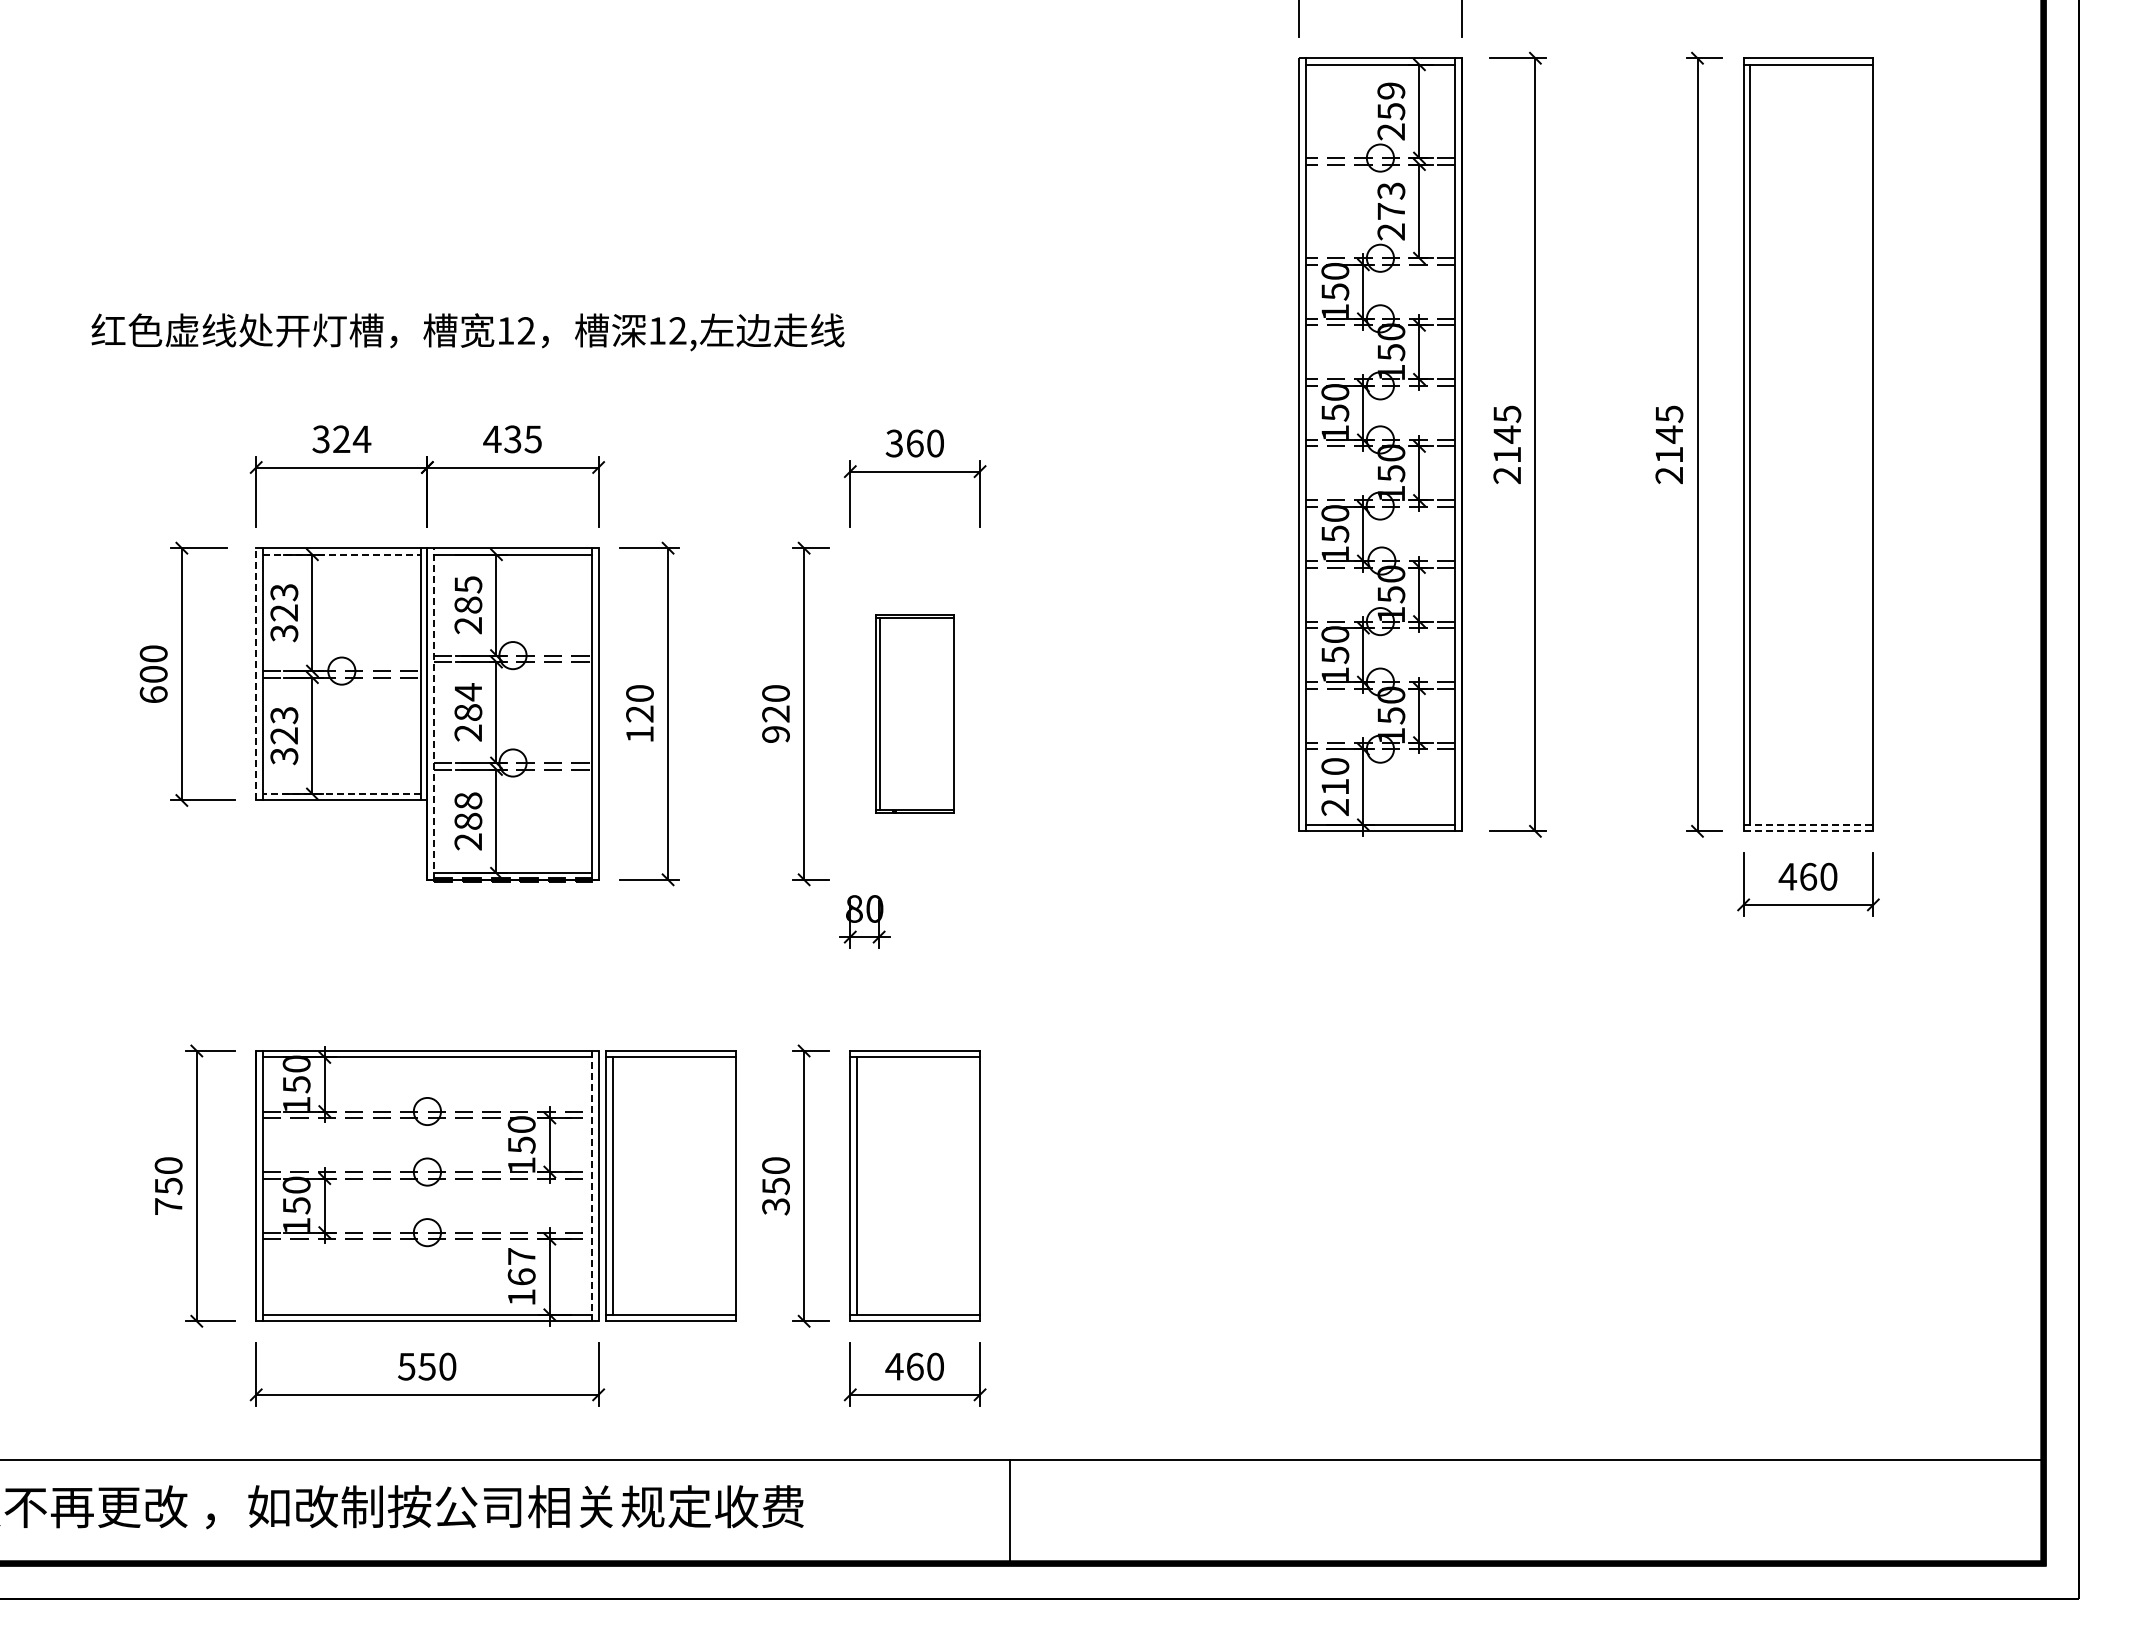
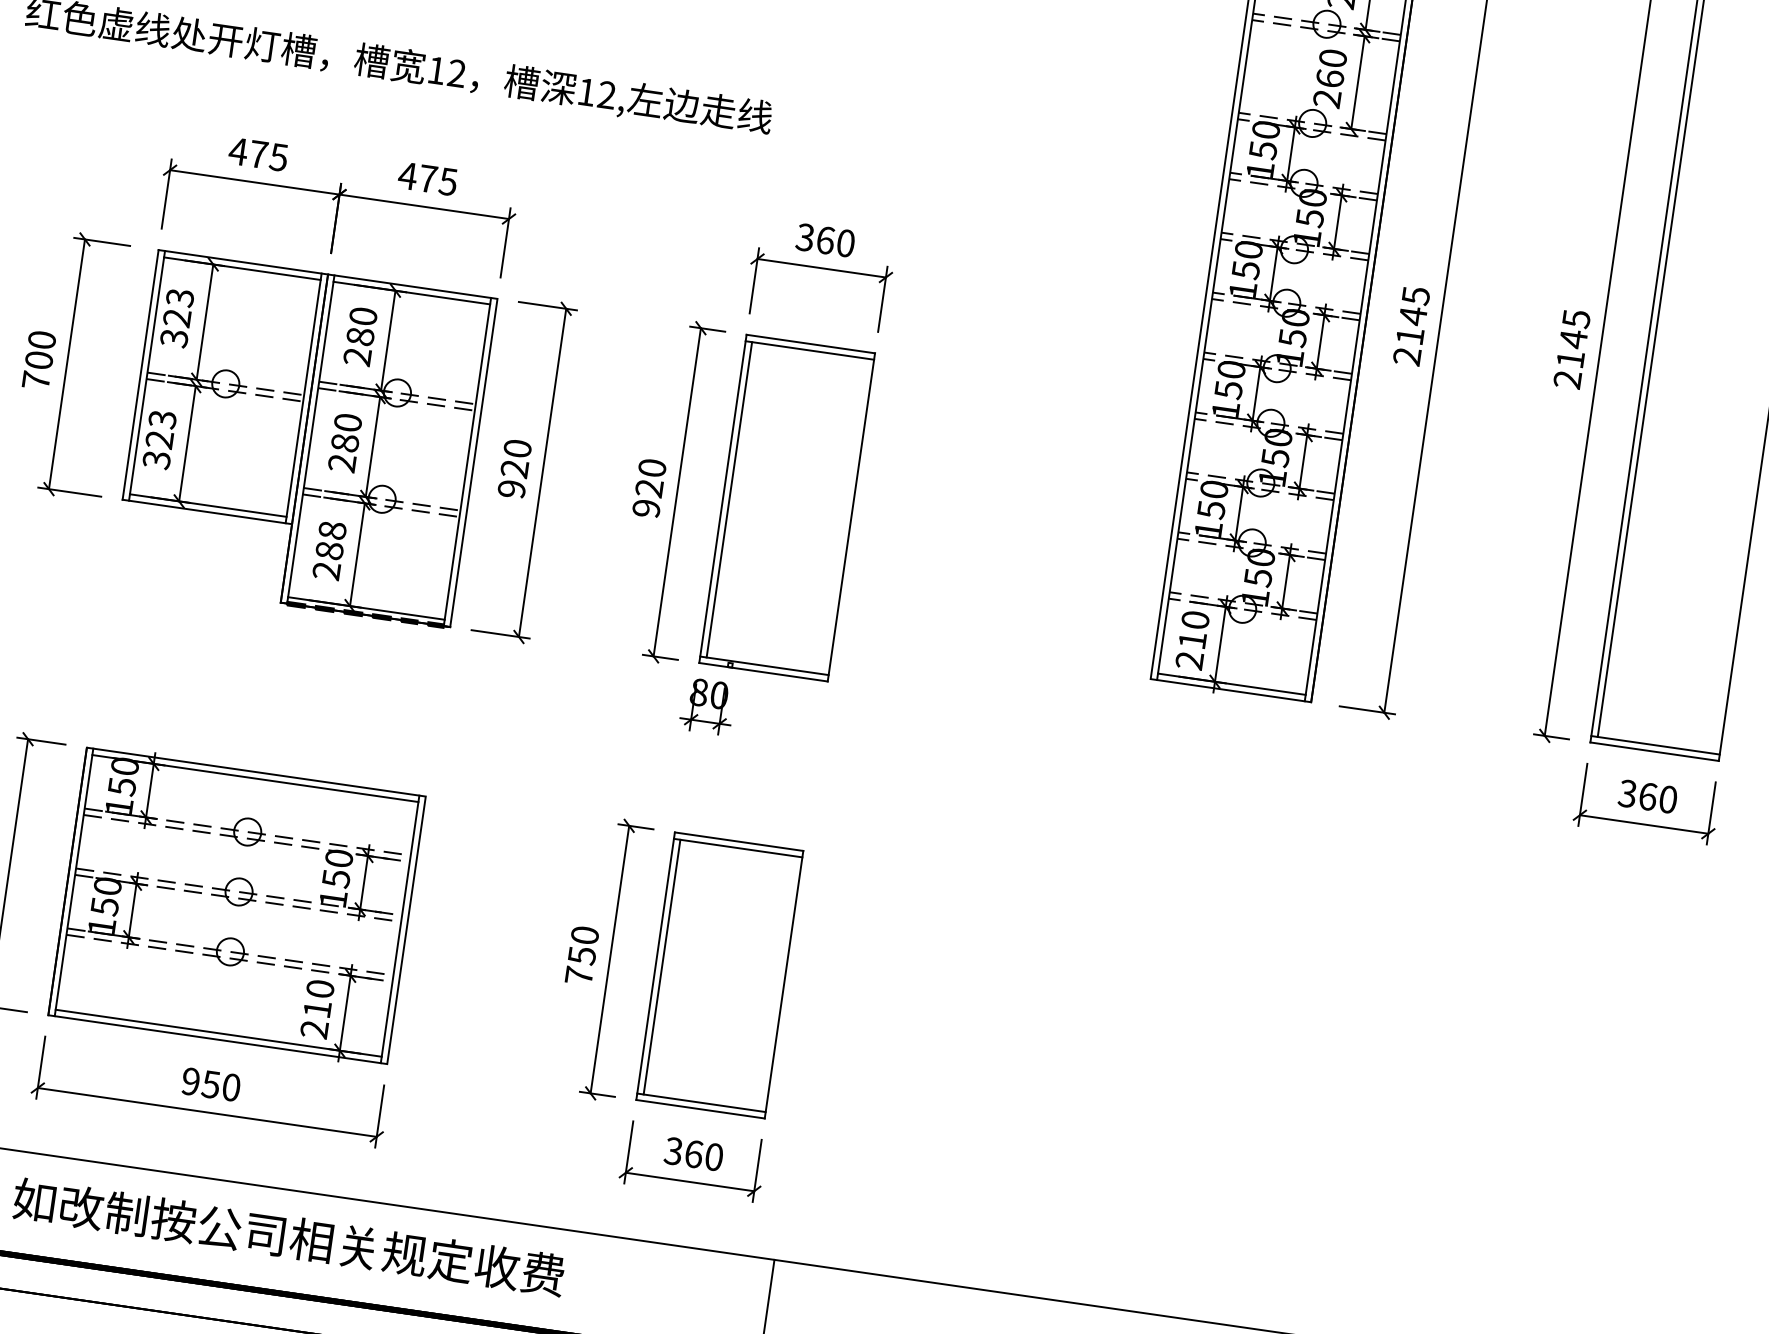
text: (1391, 200) -> (1331, 67), 273 -> 260
text: (341, 439) -> (258, 154), 324 -> 475
text: (512, 439) -> (427, 179), 435 -> 475
line: (342, 554) -> (243, 268), dashed -> solid
text: (468, 584) -> (363, 316), 285 -> 280
line: (256, 673) -> (141, 374), dashed -> solid
text: (468, 692) -> (348, 423), 284 -> 280
text: (153, 694) -> (36, 380), 600 -> 700
part: (914, 713) -> (786, 507), size x1.67
line: (433, 714) -> (310, 439), dashed -> solid
text: (639, 734) -> (511, 489), 120 -> 920
line: (341, 794) -> (207, 506), dashed -> solid
line: (1808, 824) -> (1655, 744), dashed -> solid
line: (1808, 831) -> (1654, 751), dashed -> solid
text: (1787, 876) -> (1627, 793), 460 -> 360
part: (670, 1185) -> (477, 939), removed
line: (592, 1186) -> (400, 929), dashed -> solid
text: (775, 1206) -> (578, 975), 350 -> 750
text: (521, 1276) -> (317, 1008), 167 -> 210
text: (406, 1366) -> (190, 1081), 550 -> 950
text: (894, 1366) -> (673, 1151), 460 -> 360

